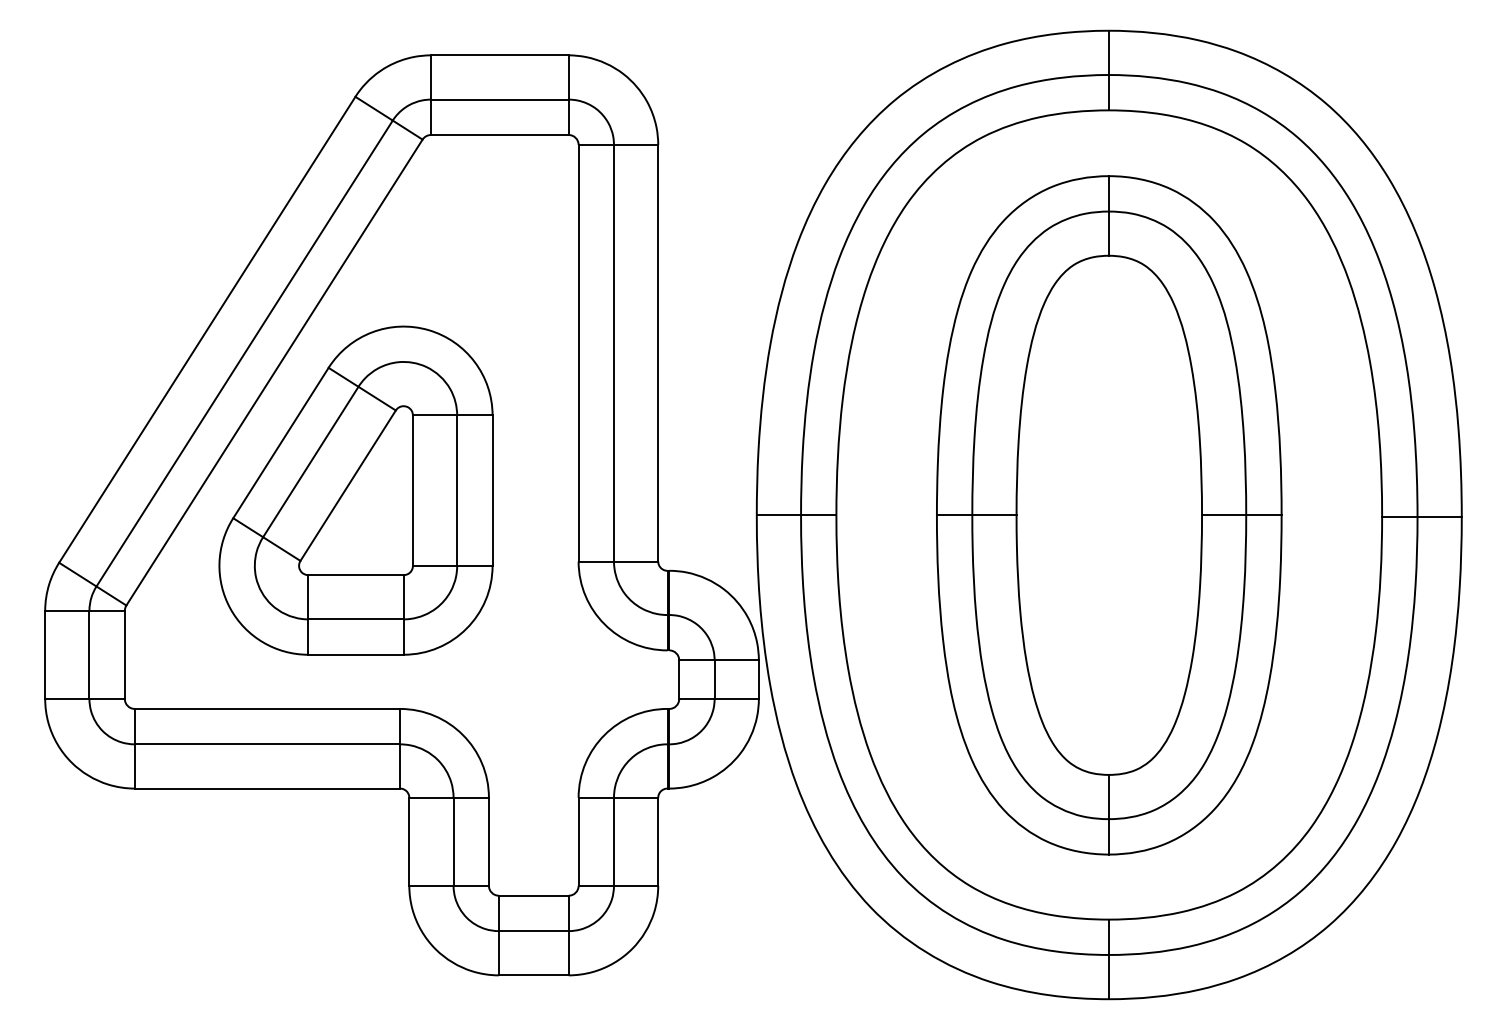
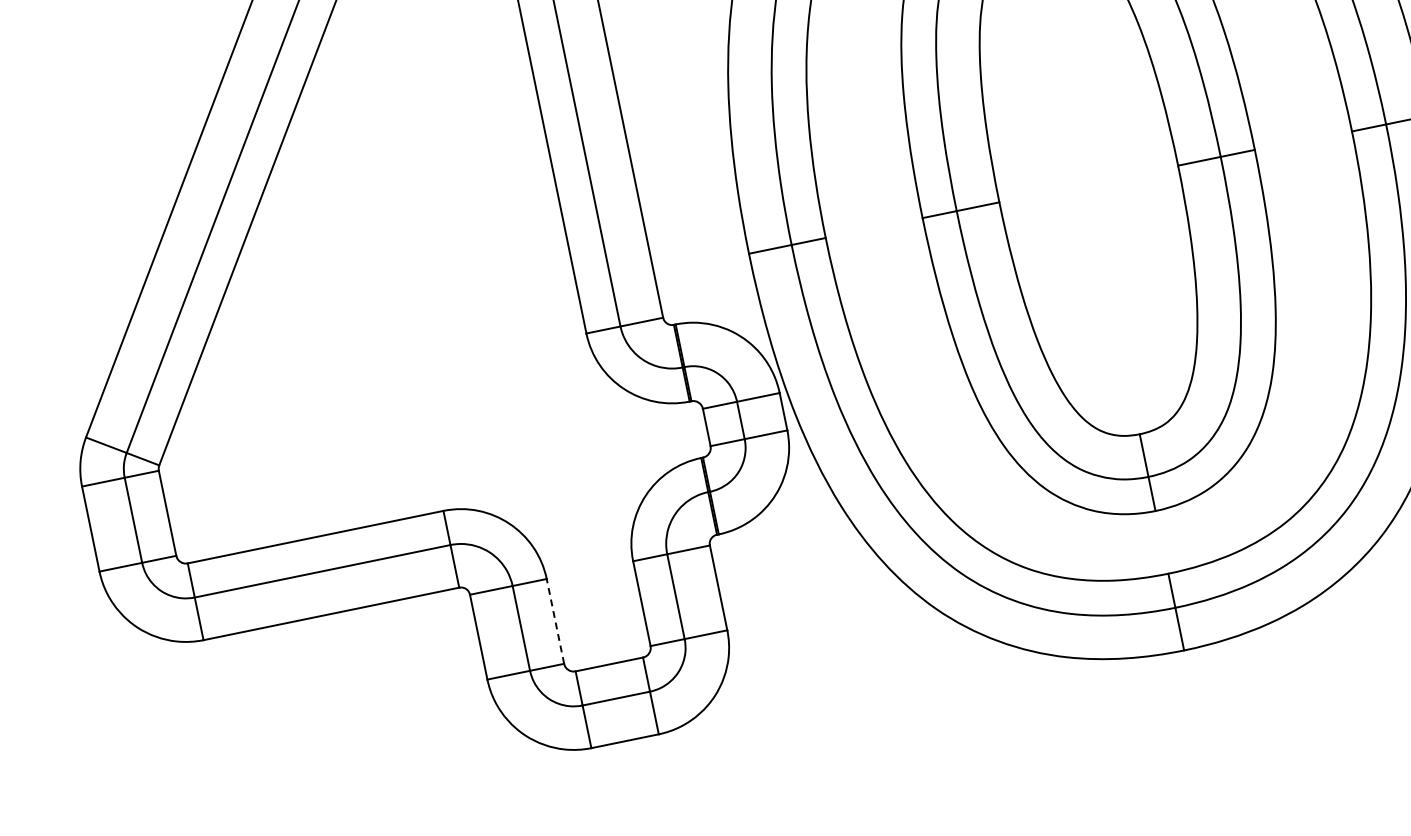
part: (355, 490) -> (357, 309), removed
line: (488, 841) -> (554, 621), solid -> dashed

